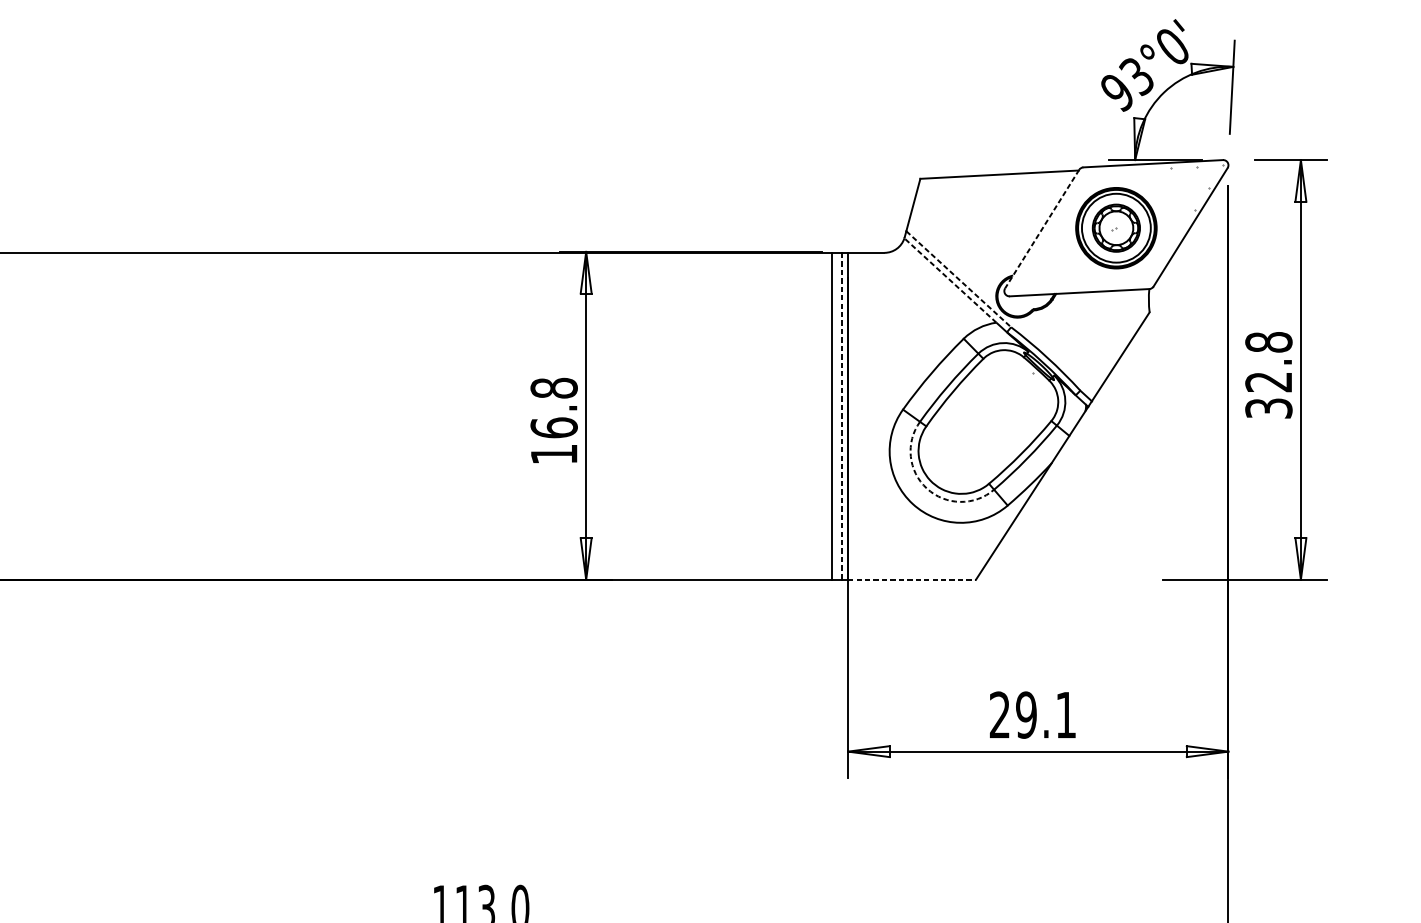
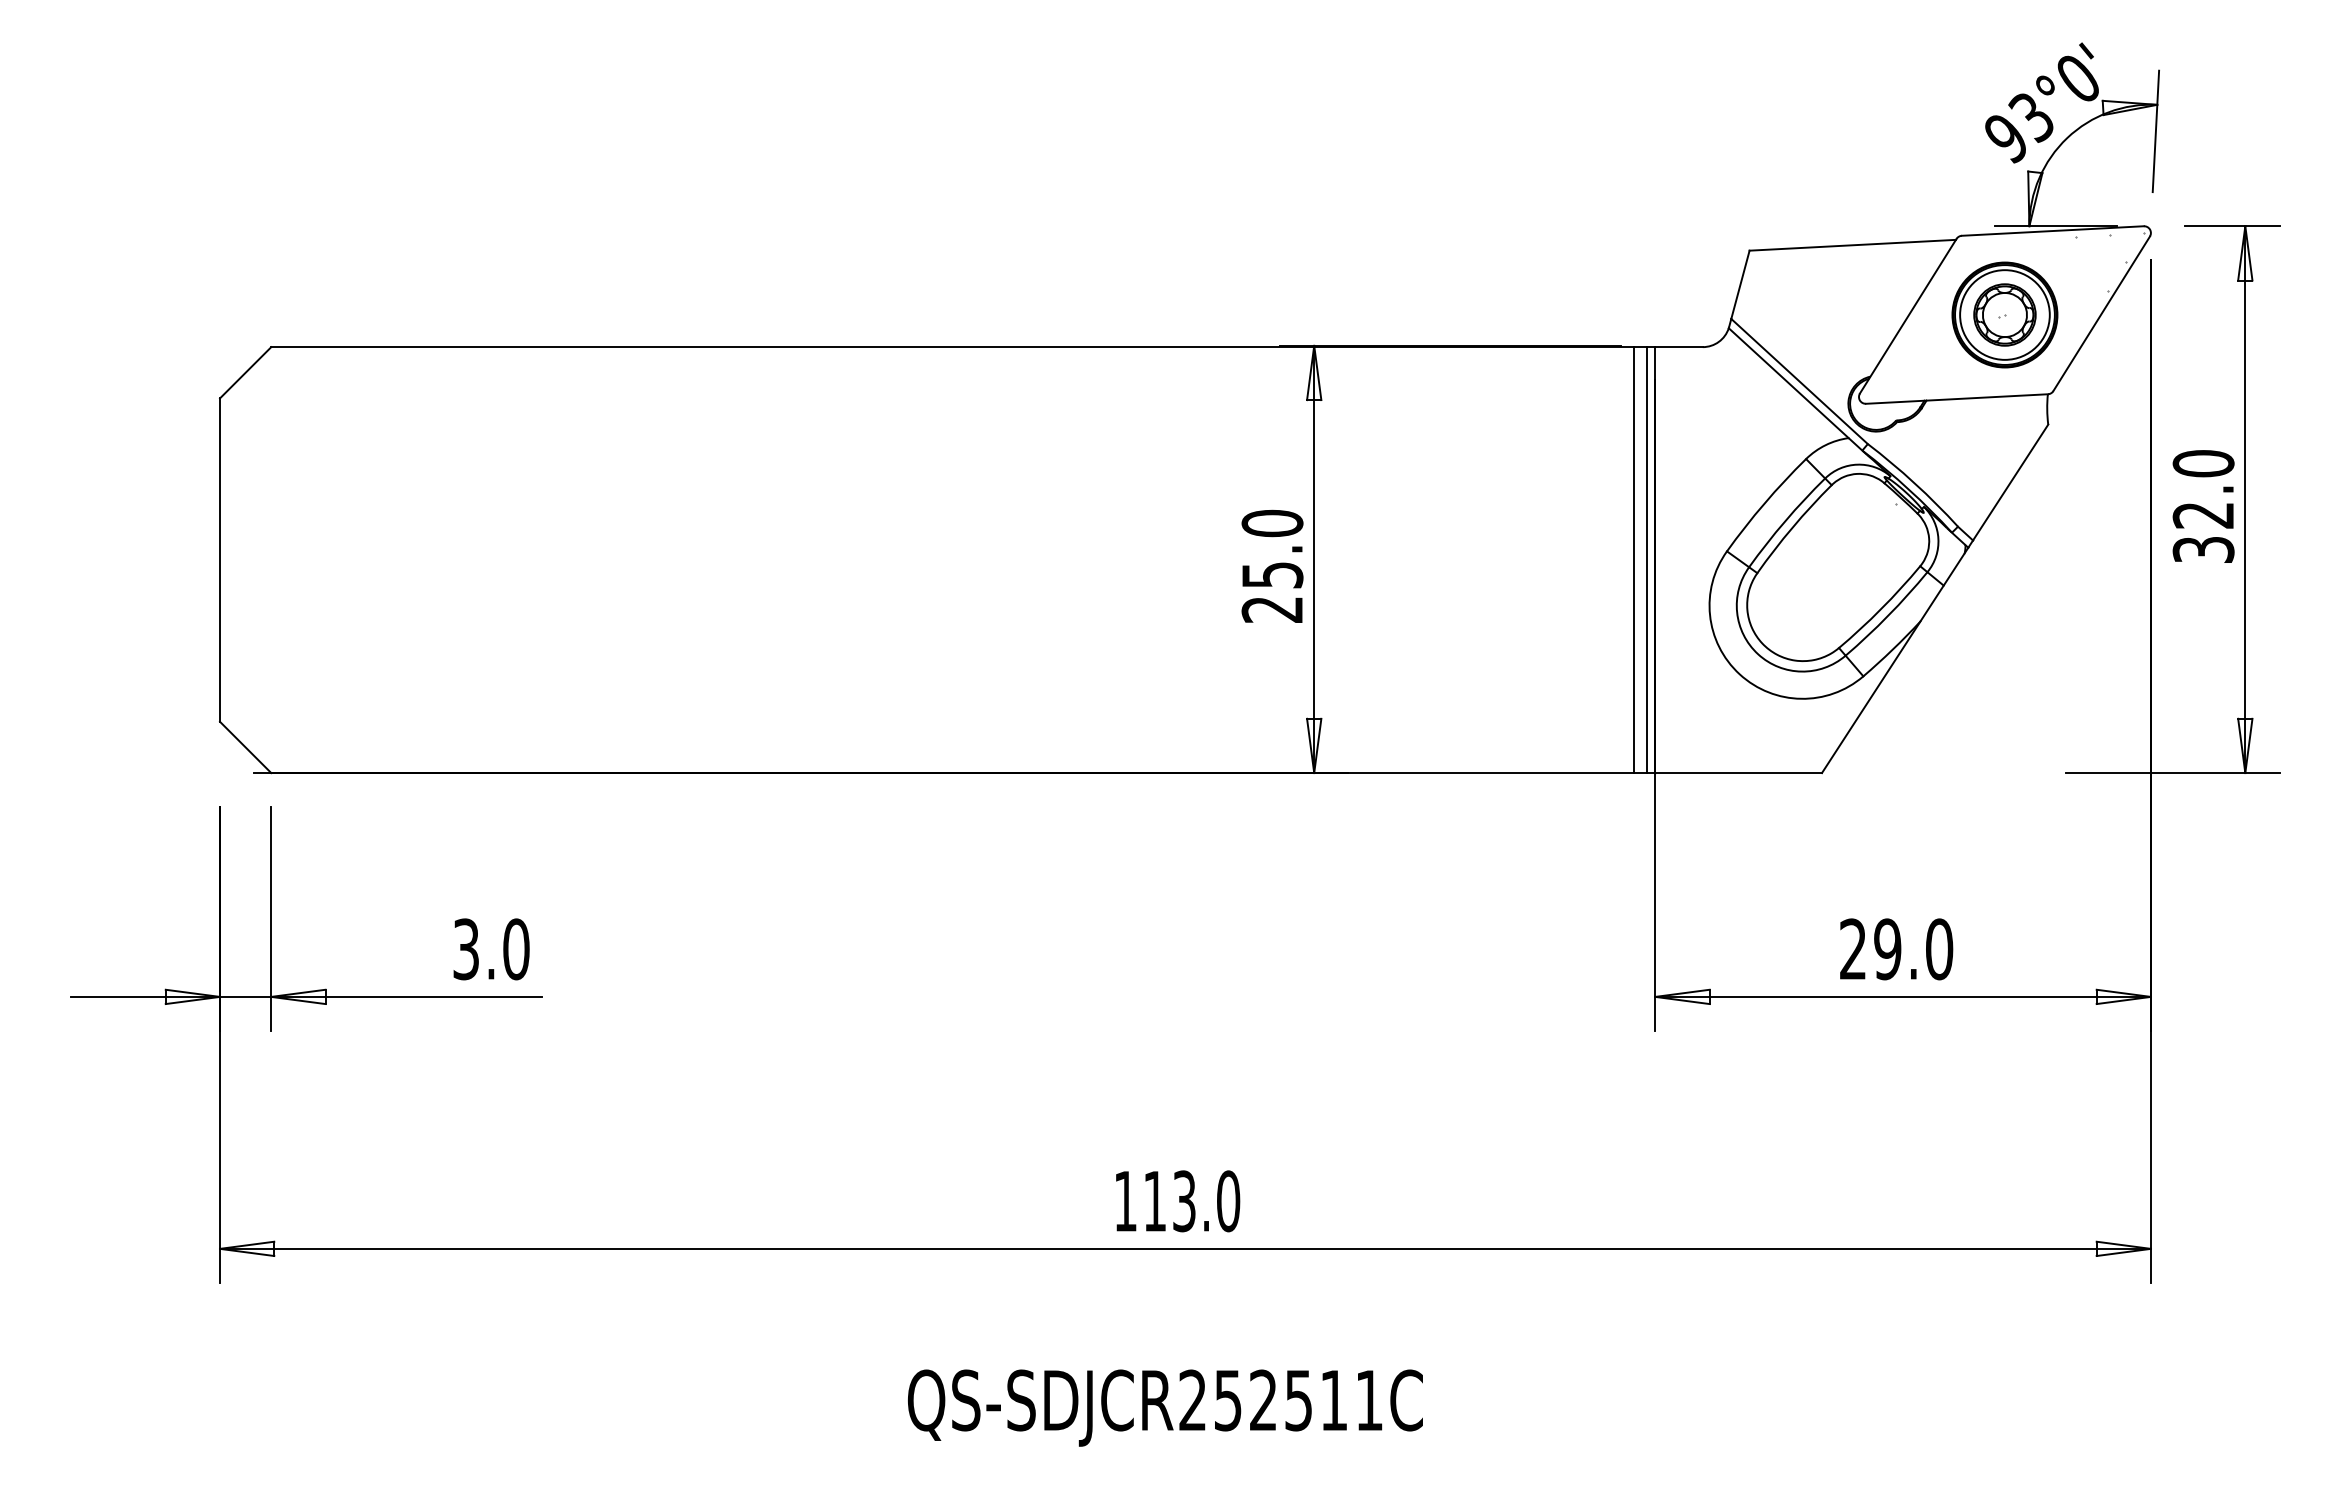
line: (1042, 229) -> (1908, 316), dashed -> solid
line: (958, 279) -> (1799, 381), dashed -> solid
line: (950, 280) -> (1788, 382), dashed -> solid
text: (1268, 342) -> (2203, 463), 32.8 -> 32.0
line: (842, 416) -> (1647, 560), dashed -> solid
text: (554, 420) -> (1272, 565), 16.8 -> 25.0
arc: (927, 488) -> (1758, 654), dashed -> solid
line: (912, 580) -> (1739, 773), dashed -> solid
text: (1066, 715) -> (1939, 949), 29.1 -> 29.0

